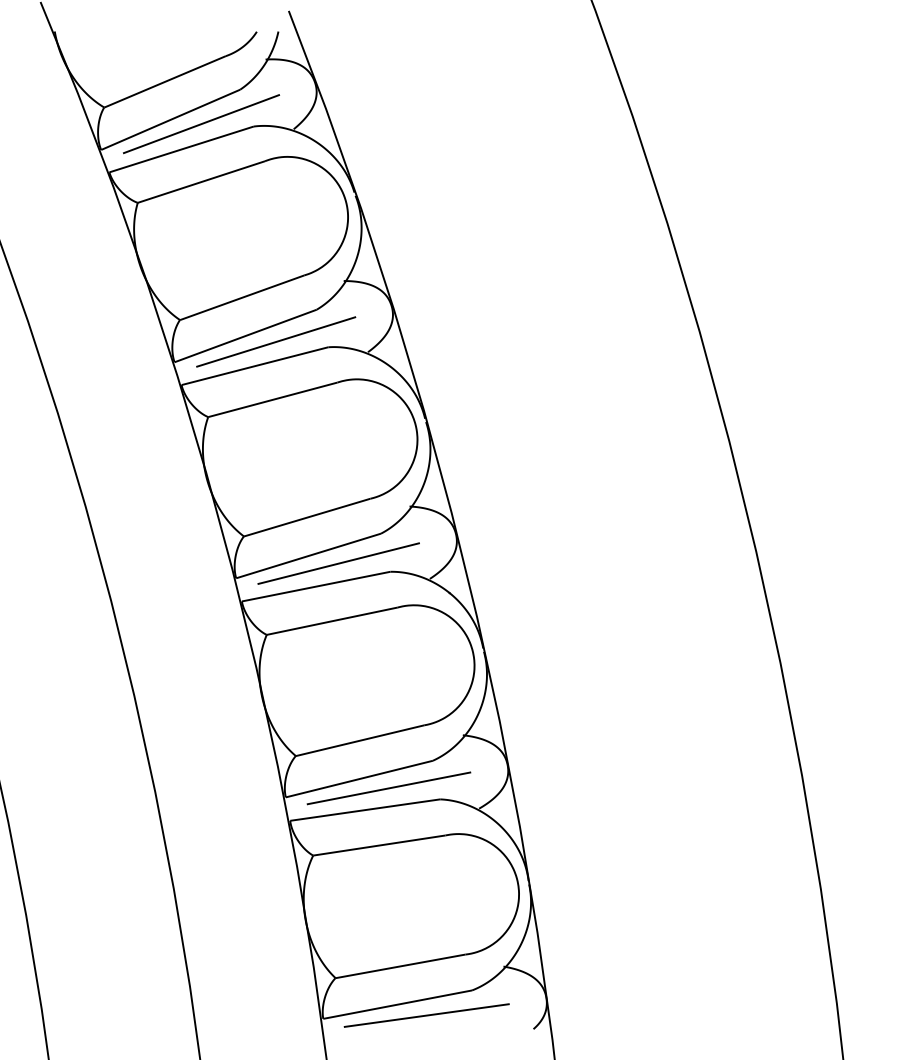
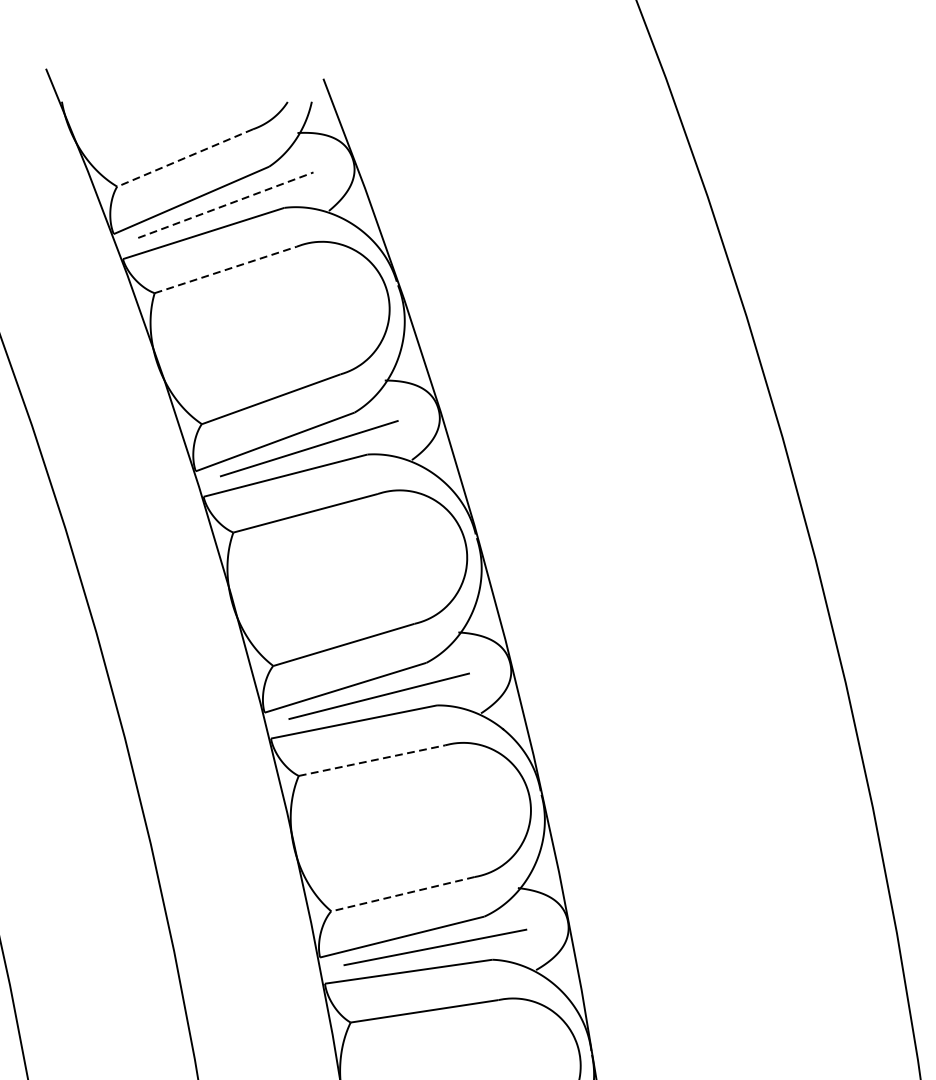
line: (165, 81) -> (185, 157), solid -> dashed
line: (201, 124) -> (225, 205), solid -> dashed
line: (201, 182) -> (225, 270), solid -> dashed
line: (332, 621) -> (372, 760), solid -> dashed
line: (360, 740) -> (403, 893), solid -> dashed

